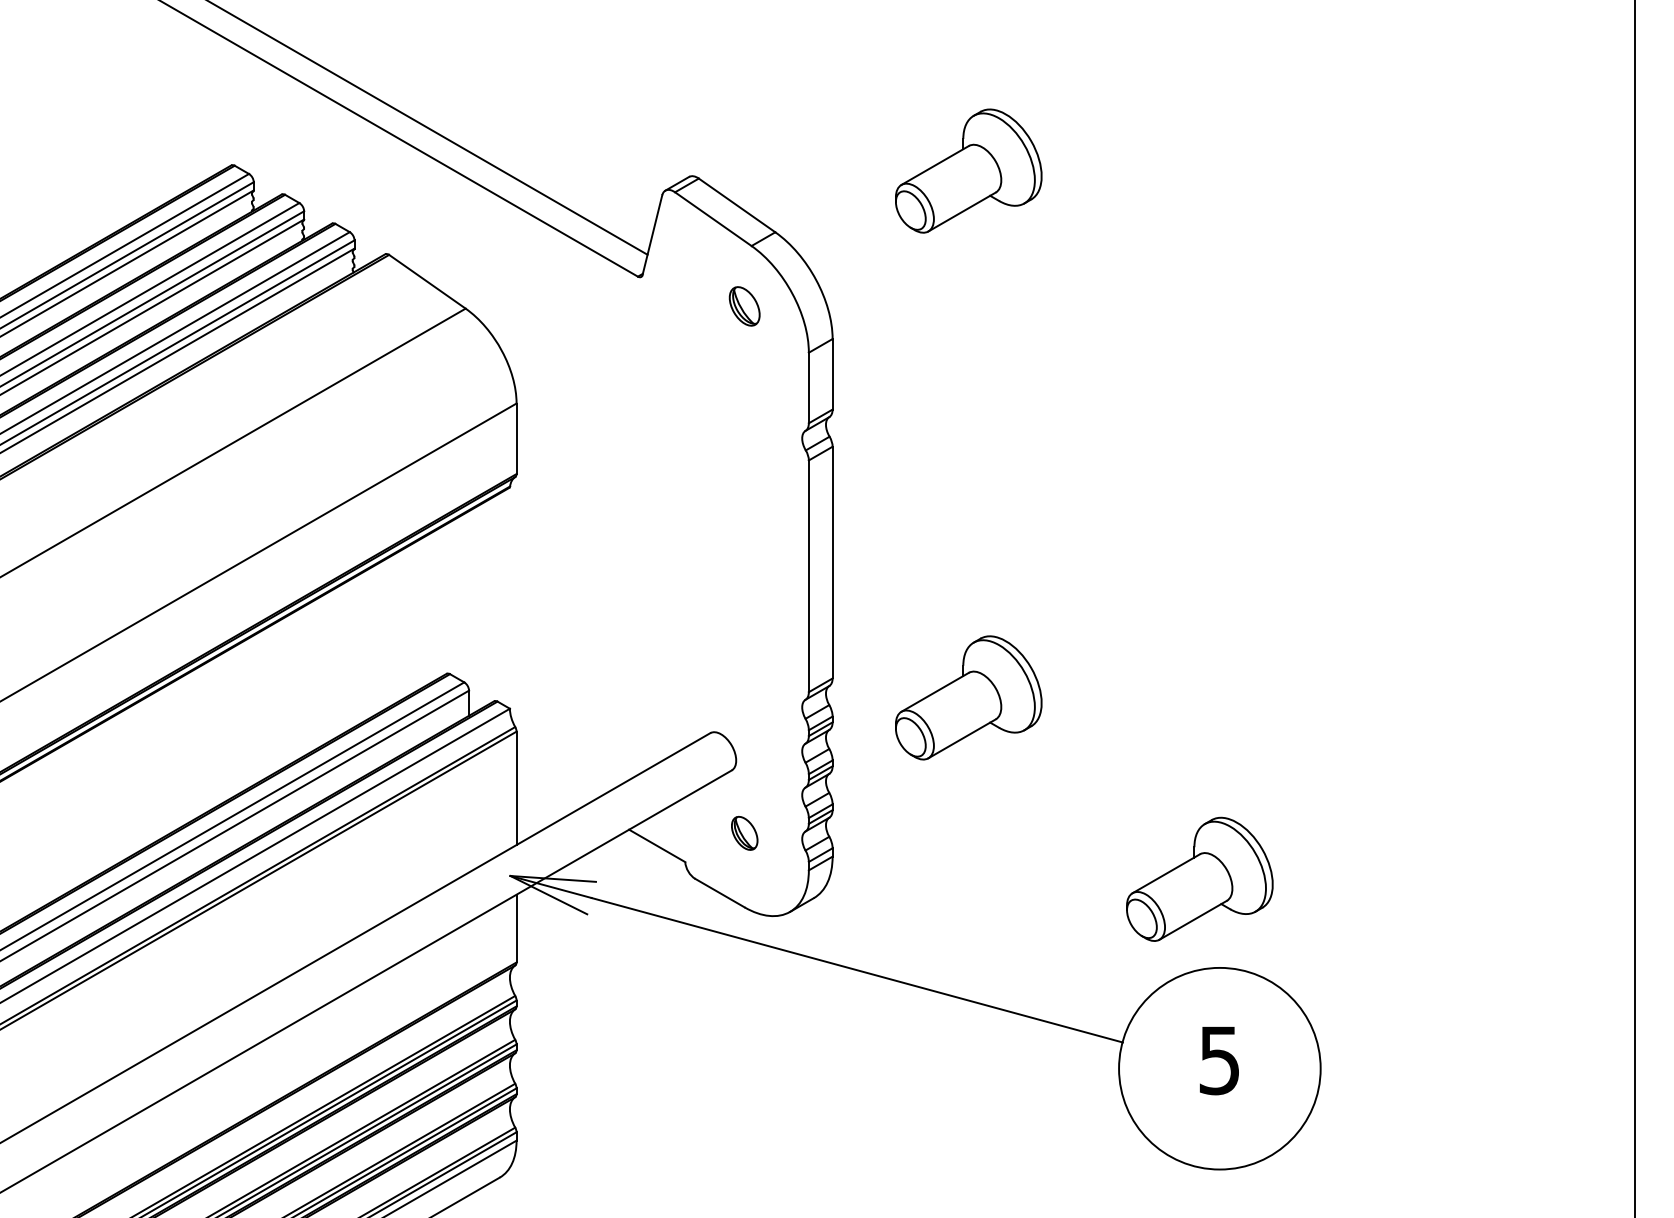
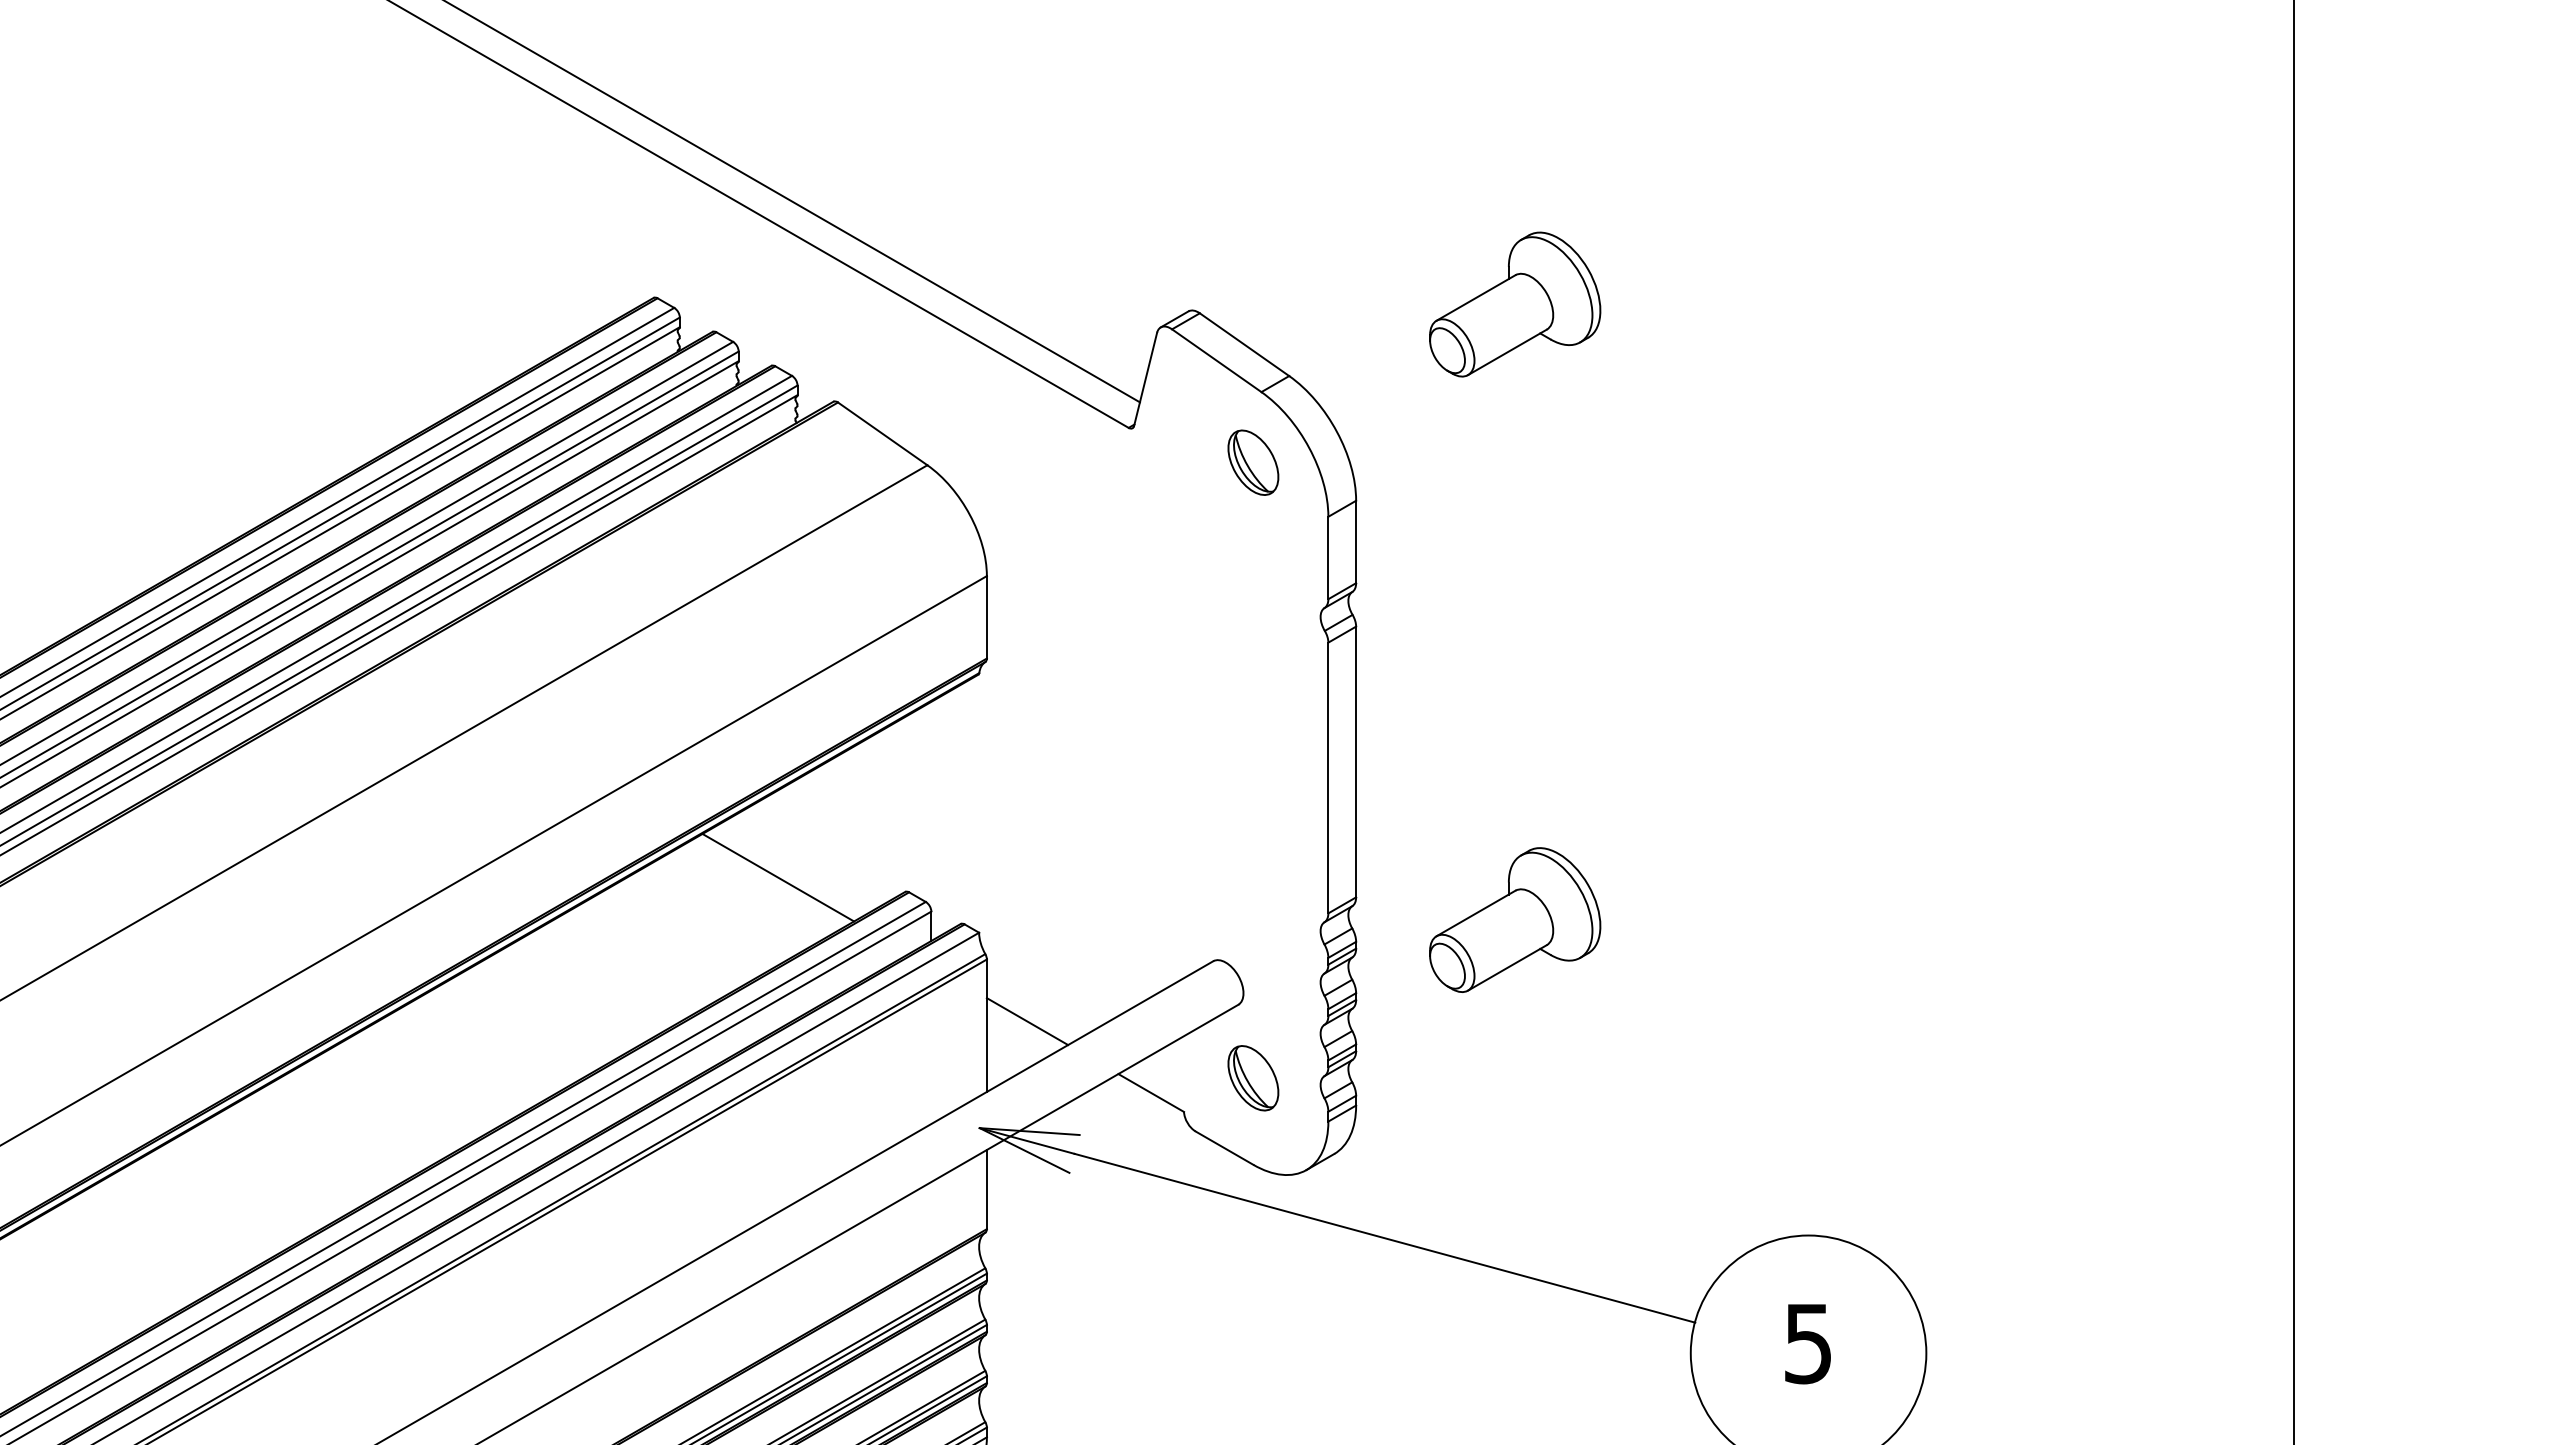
part: (744, 306) -> (1253, 462), size x1.43
line: (338, 661) -> (778, 877), added
line: (551, 784) -> (1027, 1021), added
part: (744, 833) -> (1253, 1078), size x1.67
part: (1200, 878) -> (1785, 1131), removed

